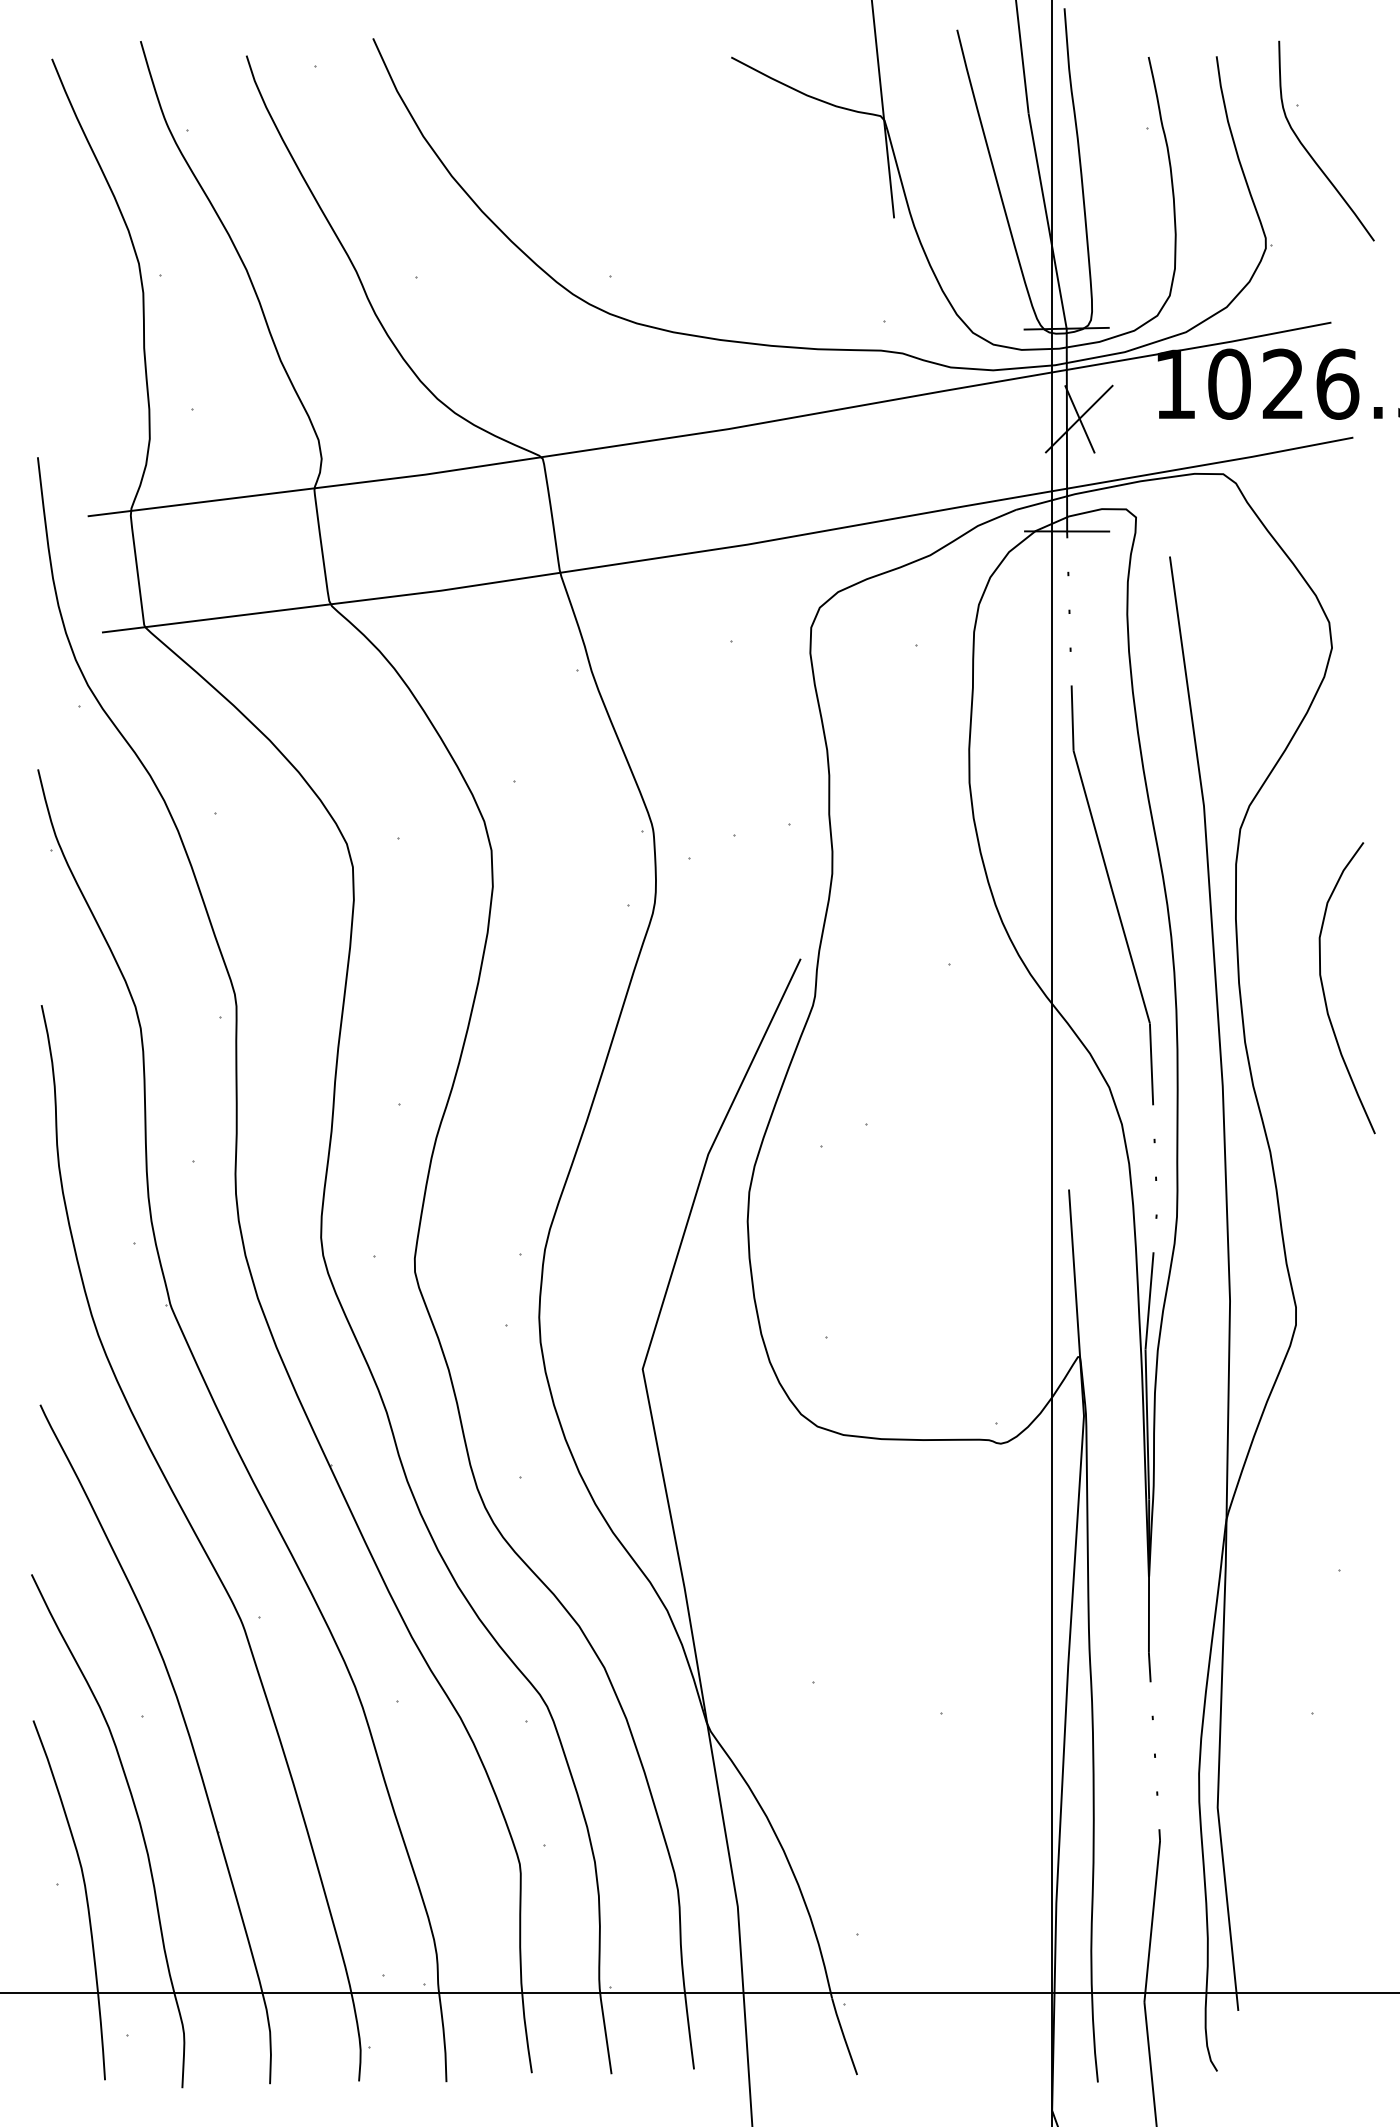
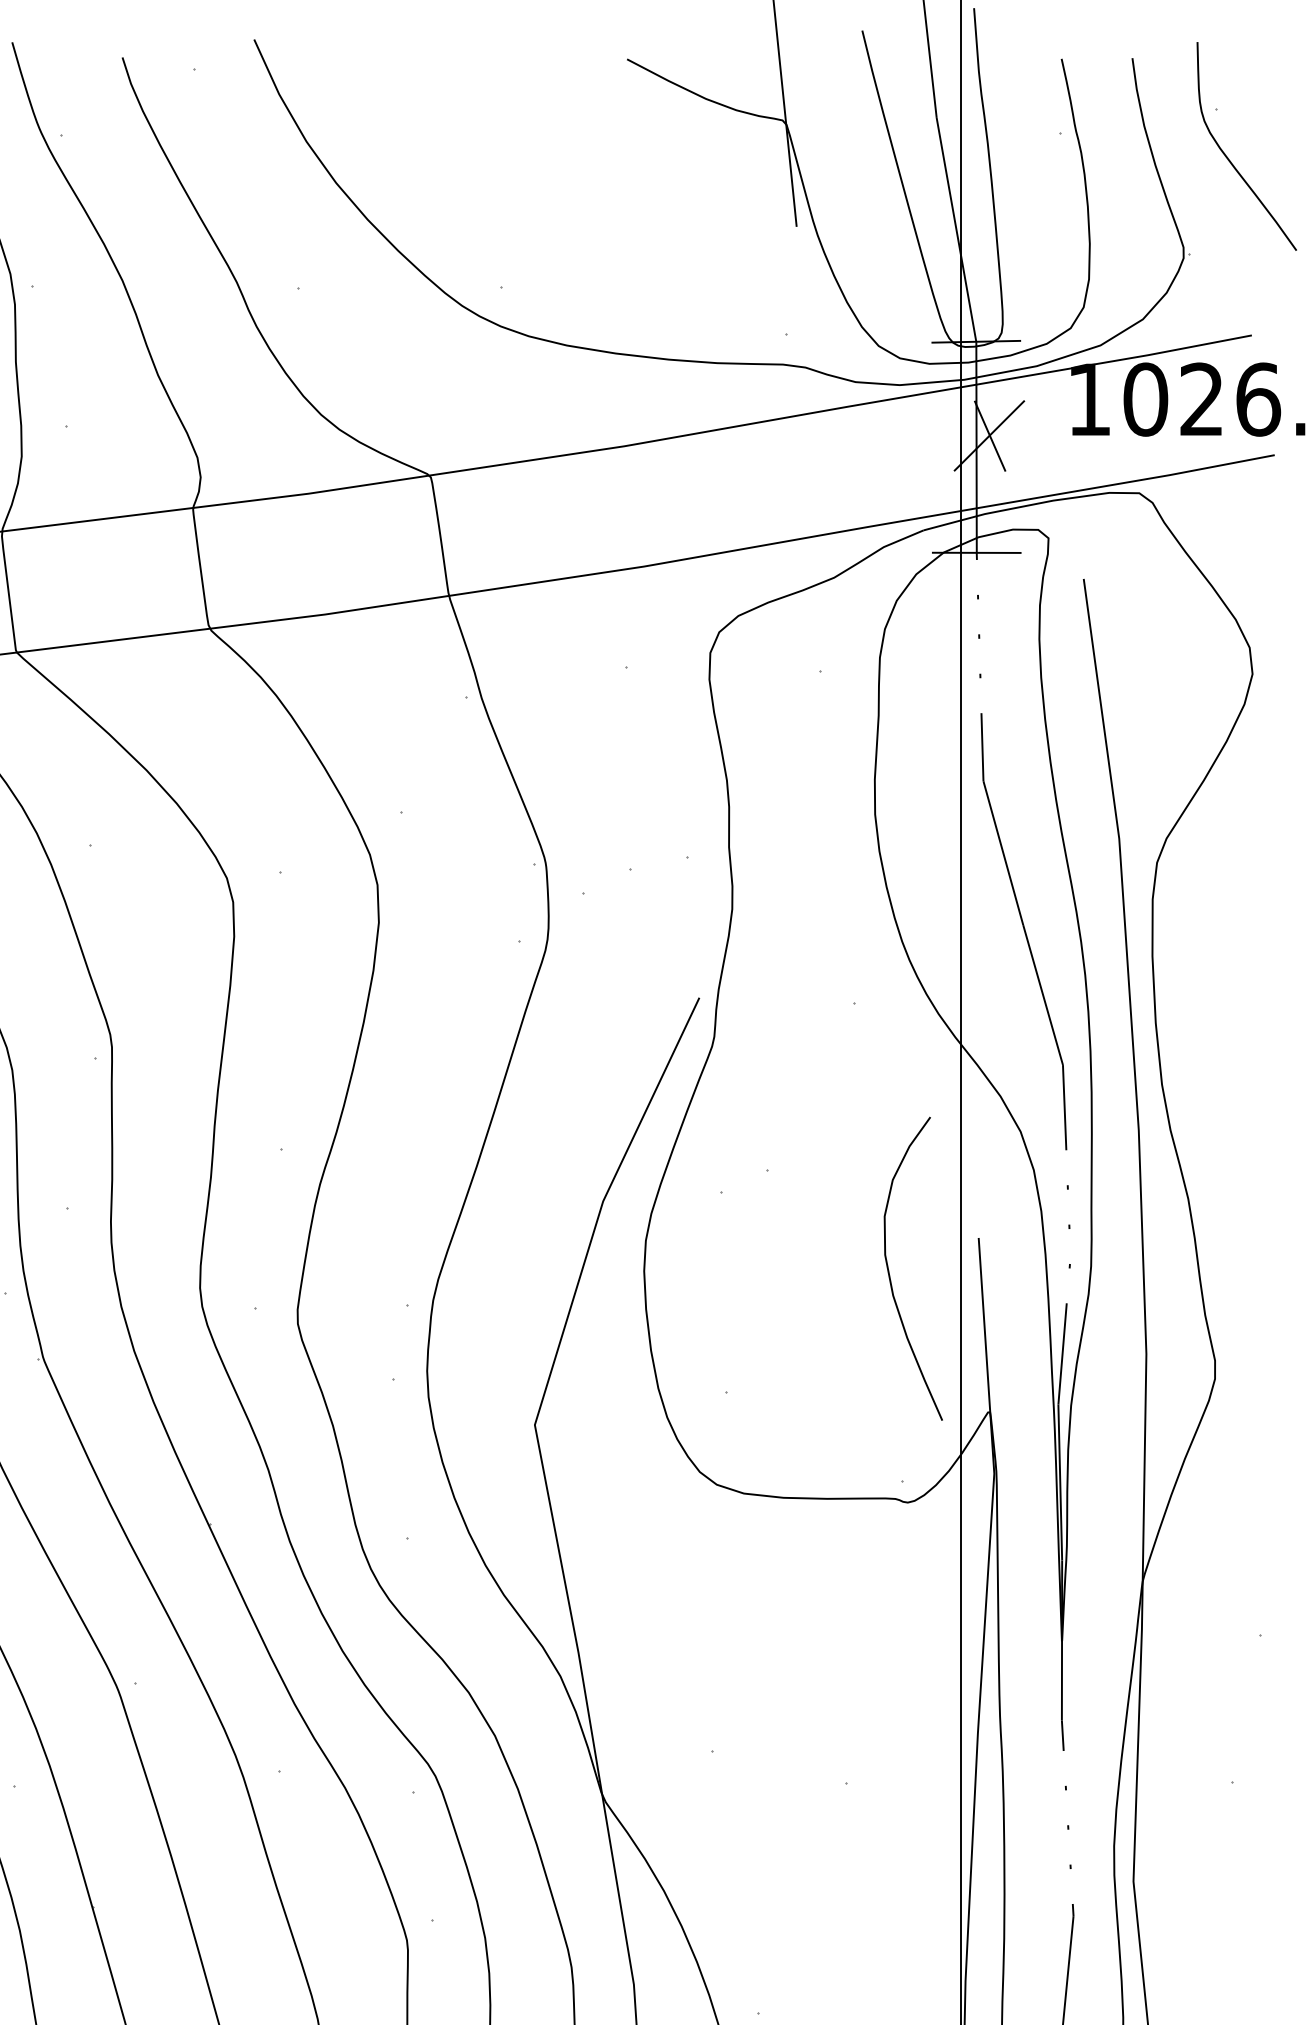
curve: (1324, 990) -> (889, 1271), moved

